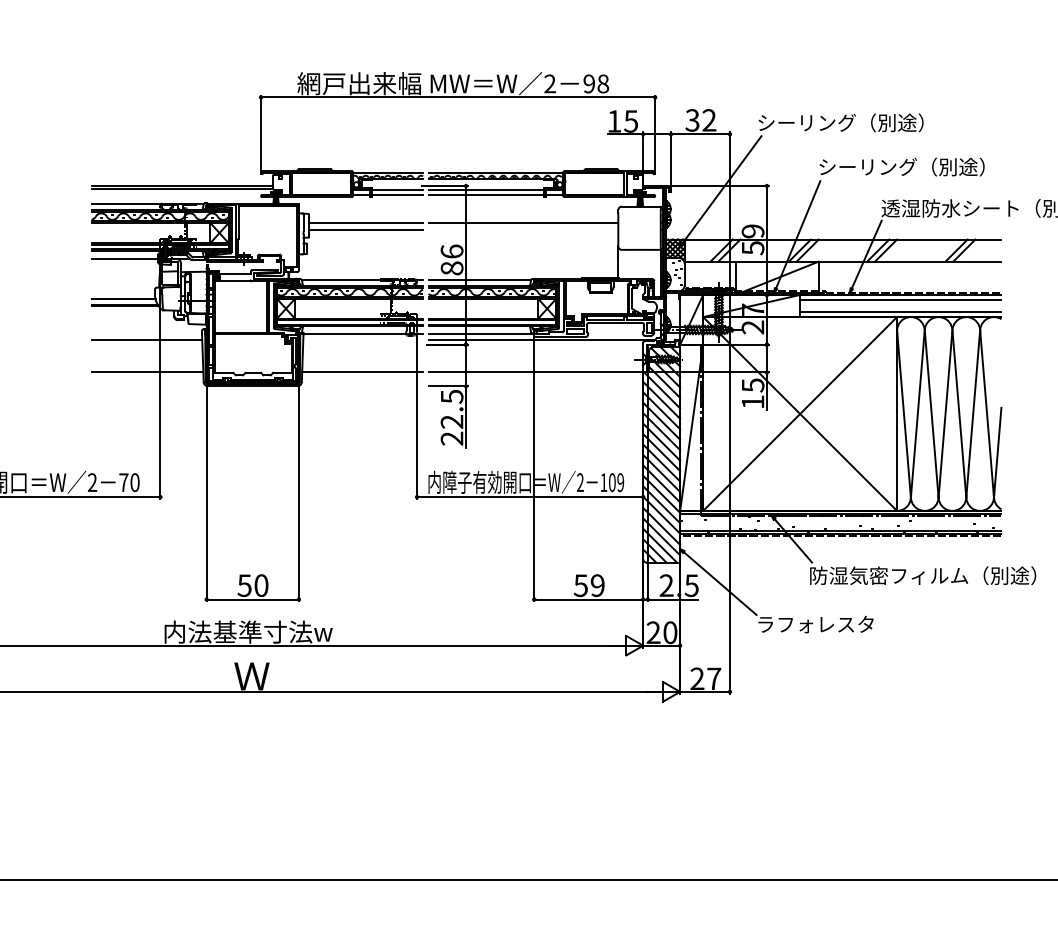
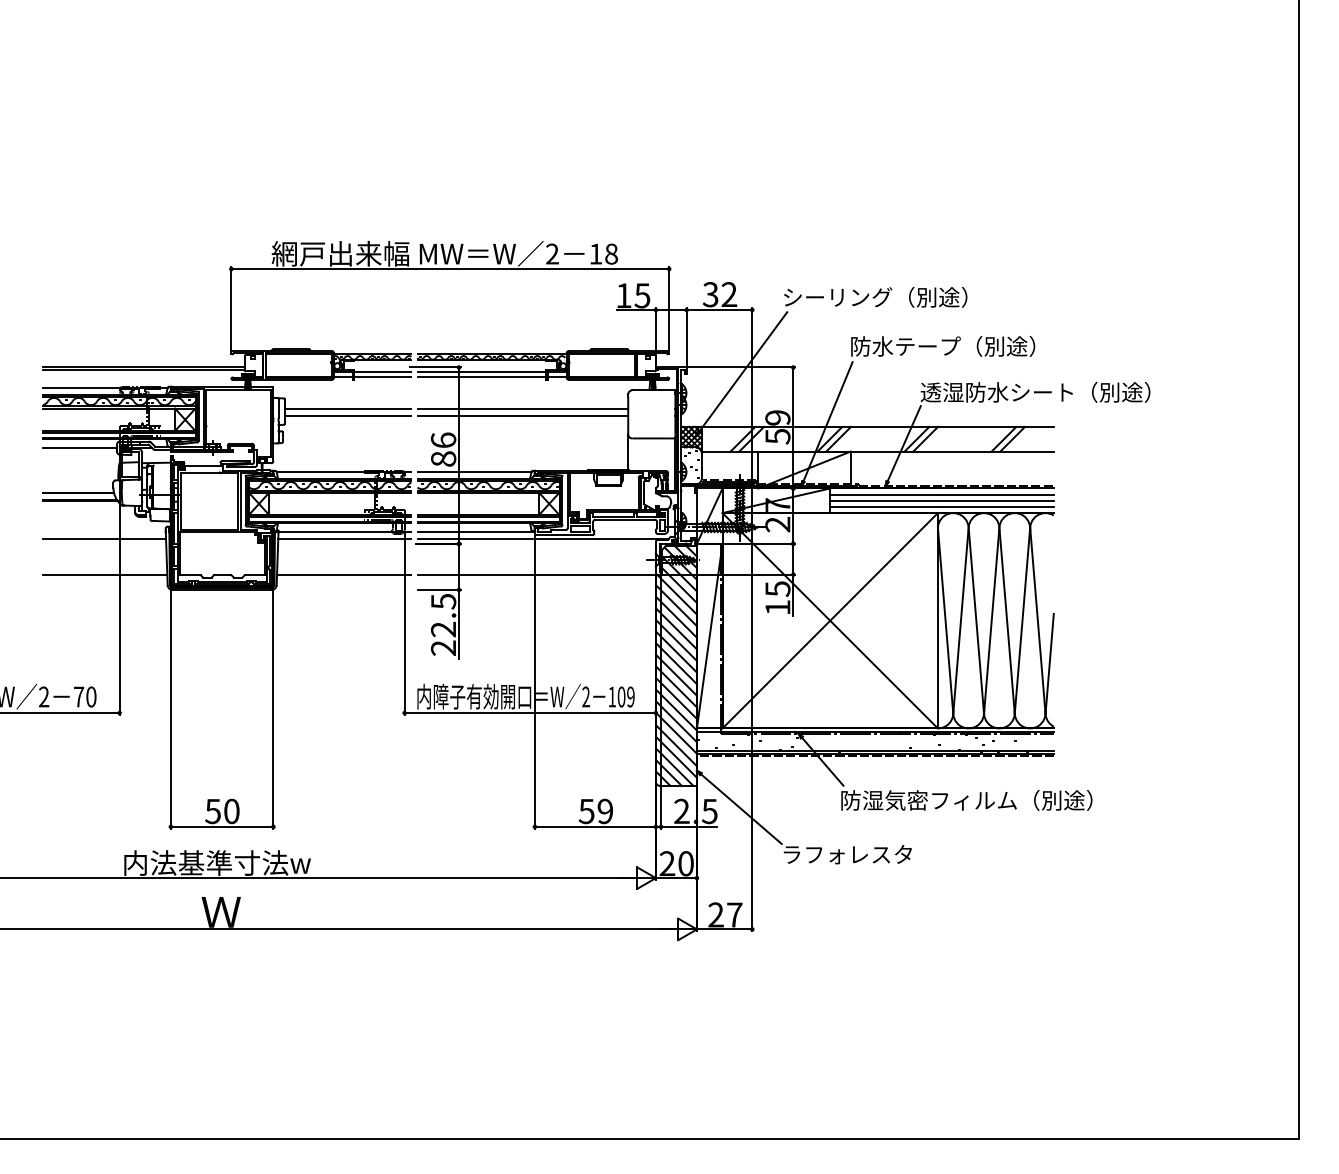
text: (588, 83) -> (595, 253), 98 -> 18
text: (867, 167) -> (905, 346), シーリング（別途） -> 防水テープ（別途）
line: (523, 230) -> (522, 416), added
line: (900, 305) -> (941, 500), added
line: (362, 339) -> (344, 538), added

